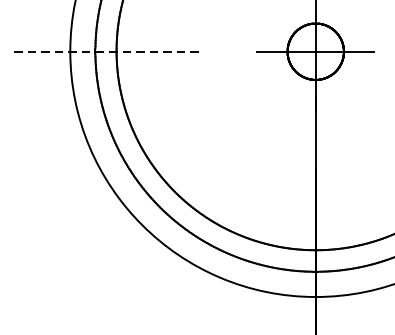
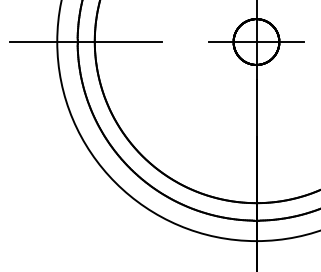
line: (105, 51) -> (85, 41), dashed -> solid

